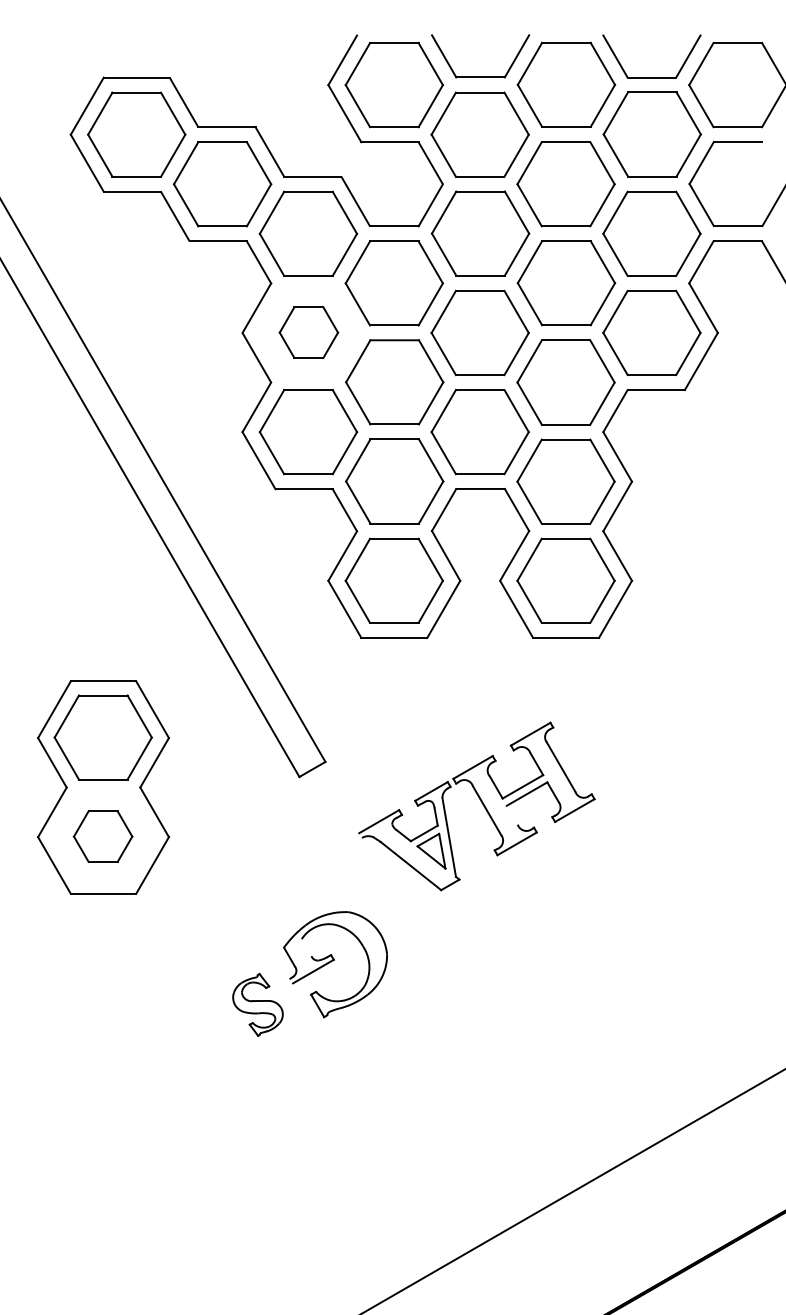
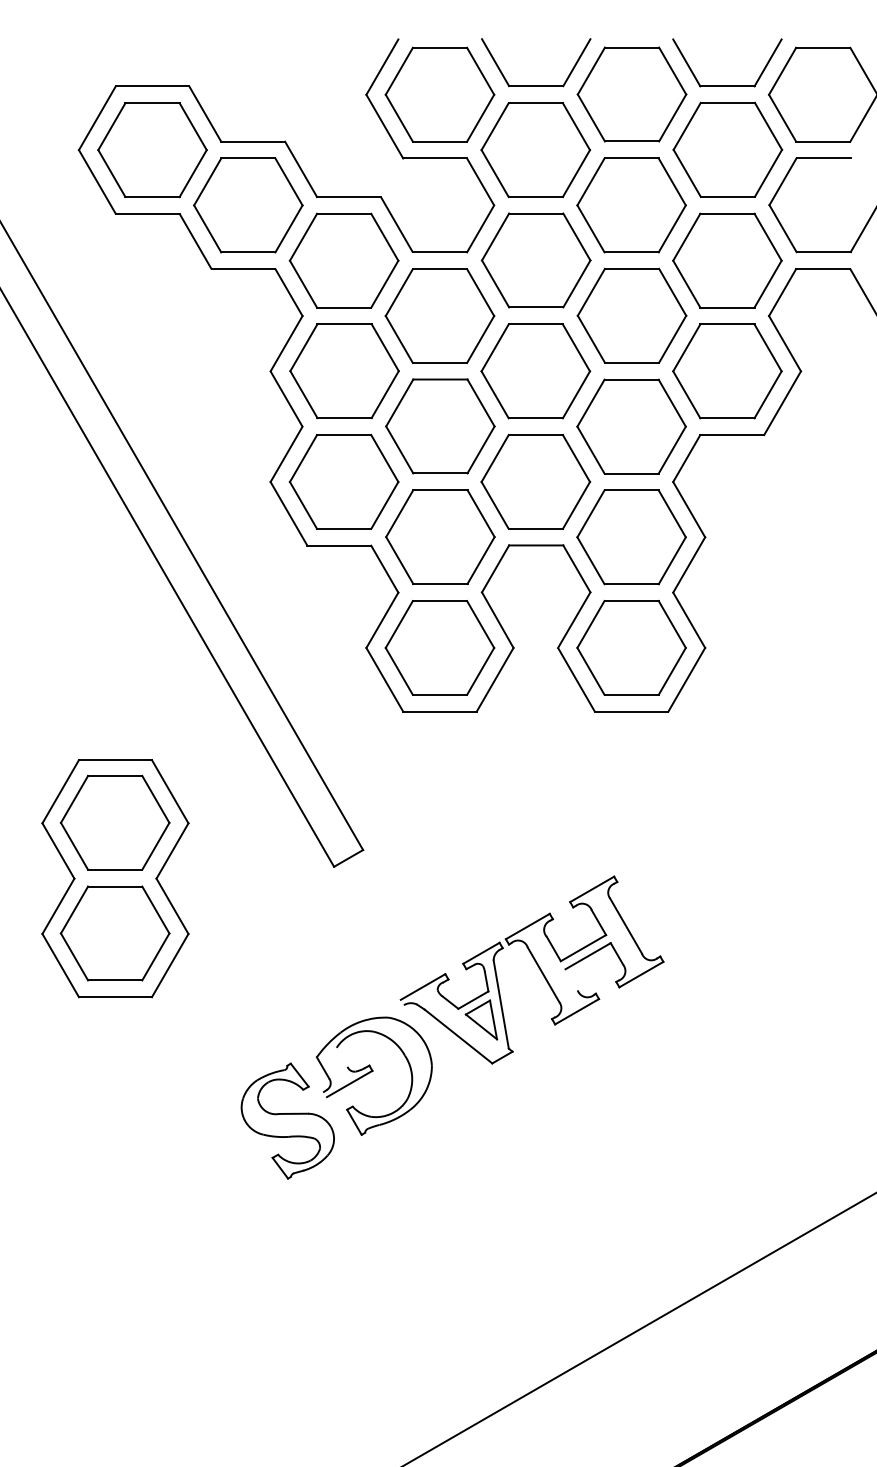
part: (308, 332) -> (344, 370), size x1.67
part: (476, 806) -> (531, 970), moved
part: (102, 836) -> (114, 933), size x1.67
part: (257, 1004) -> (287, 1120), size x1.67

